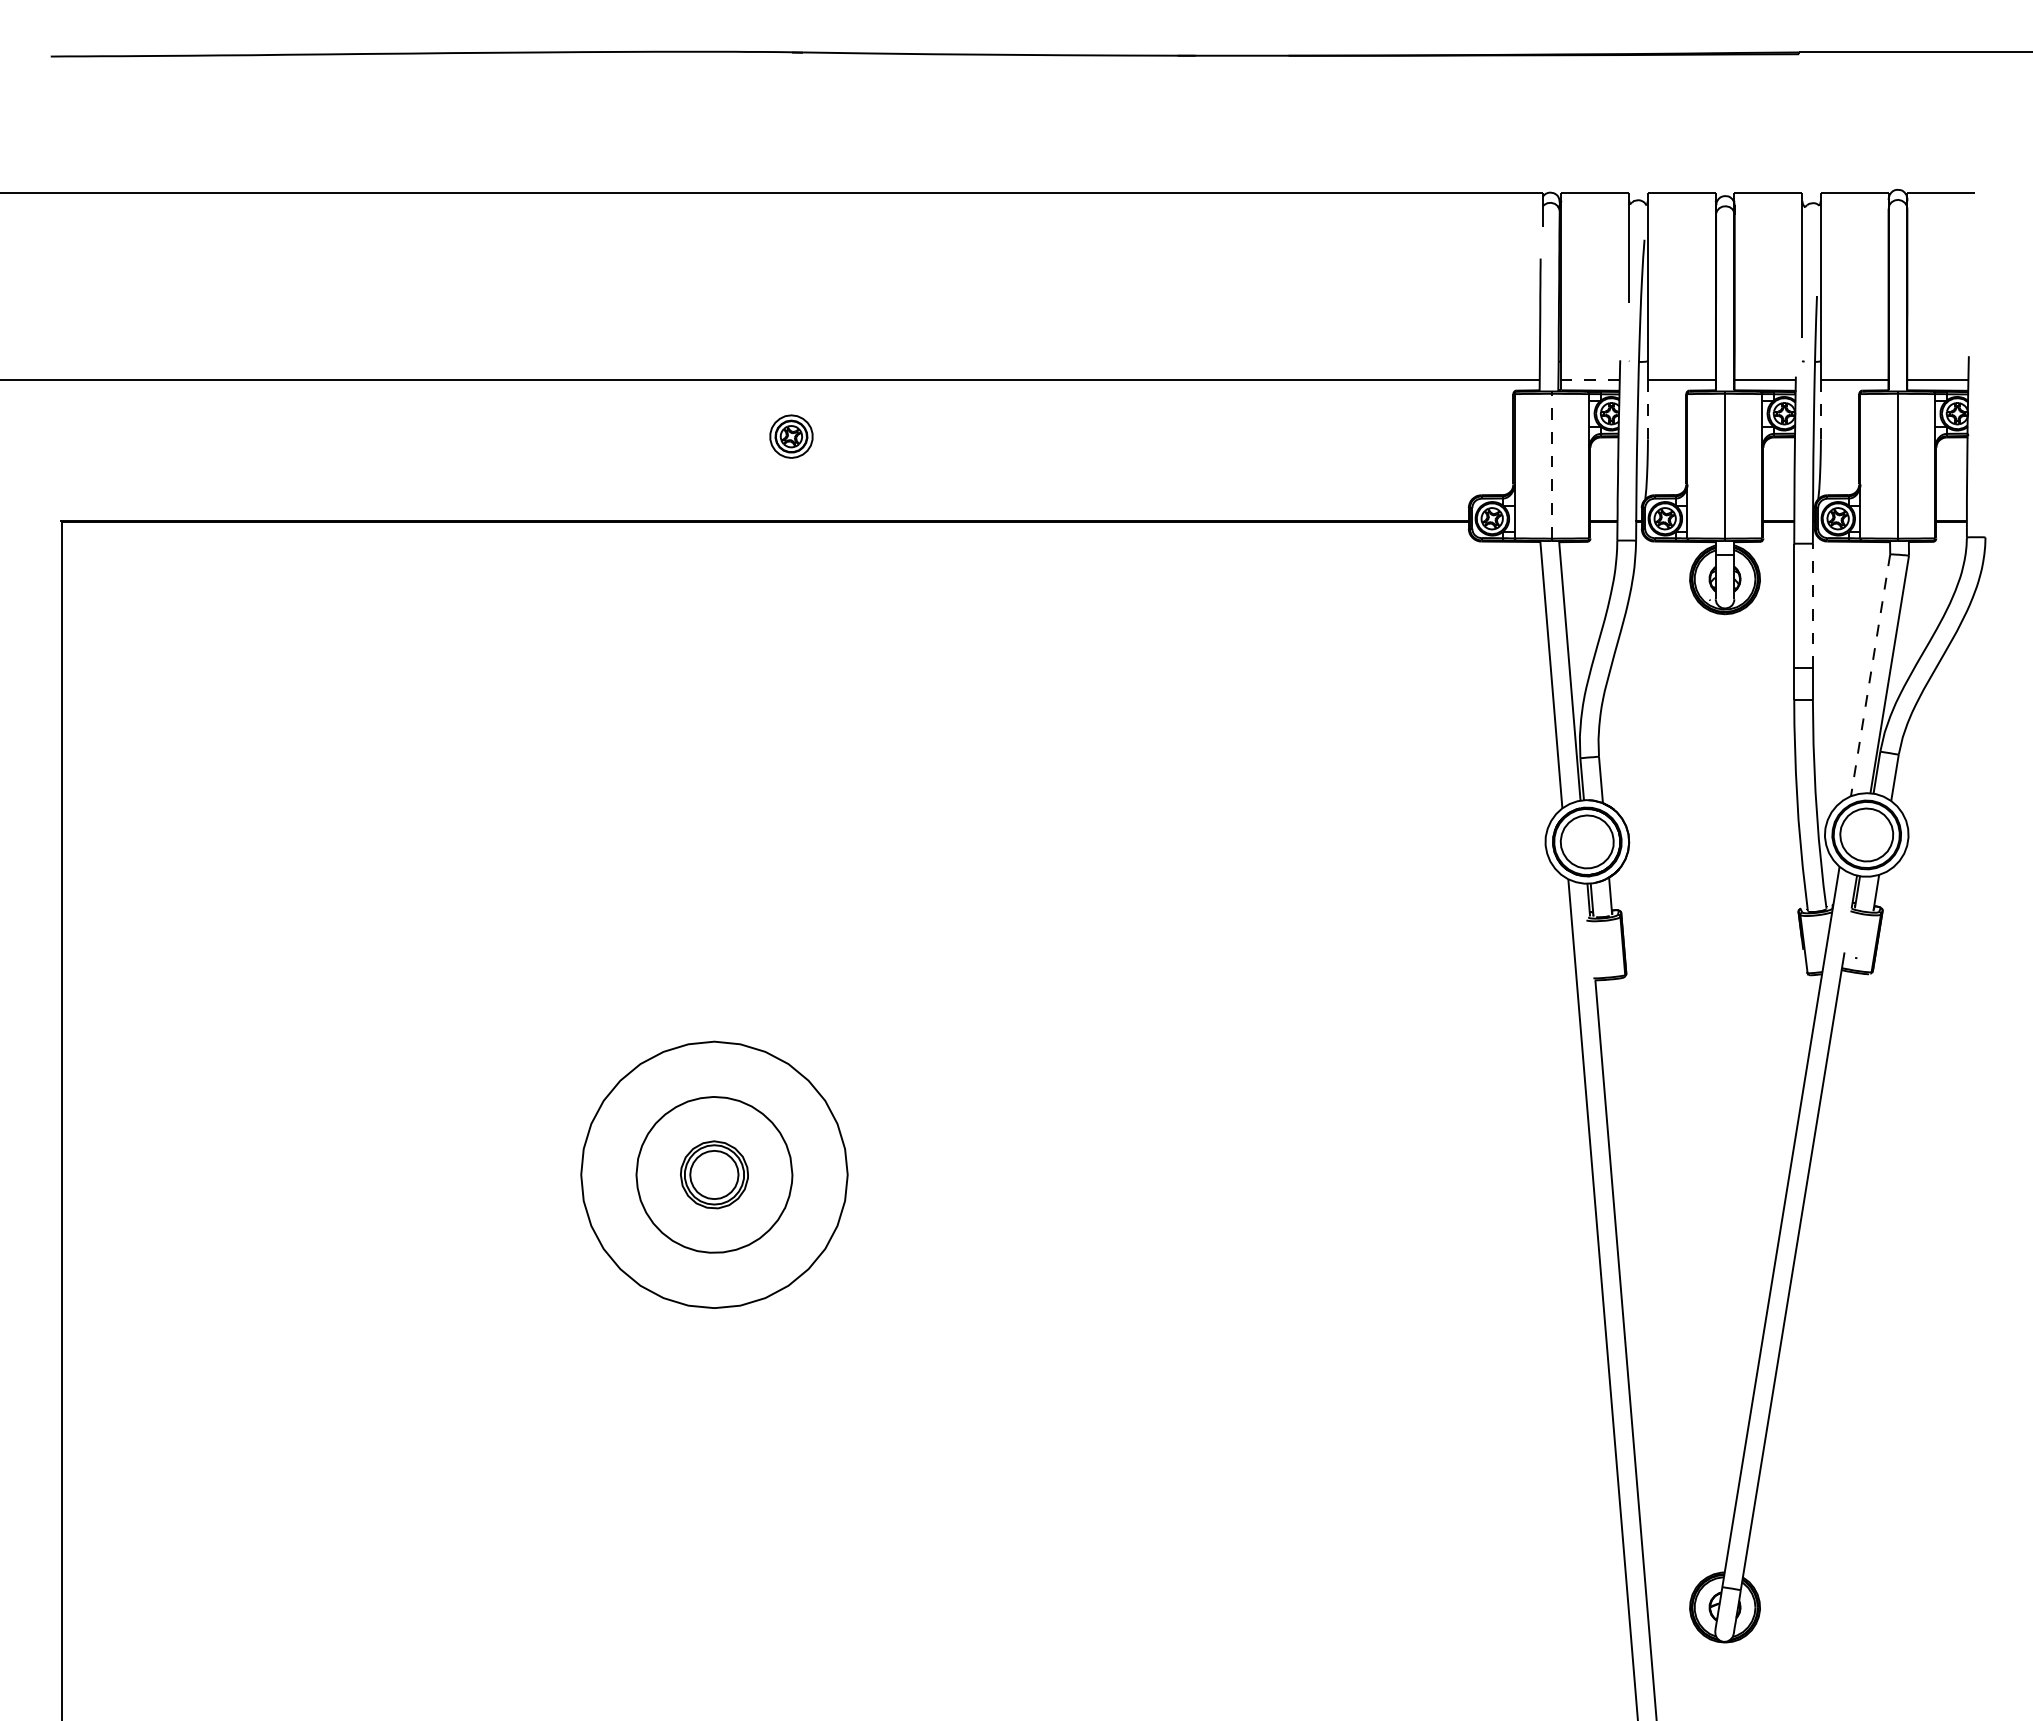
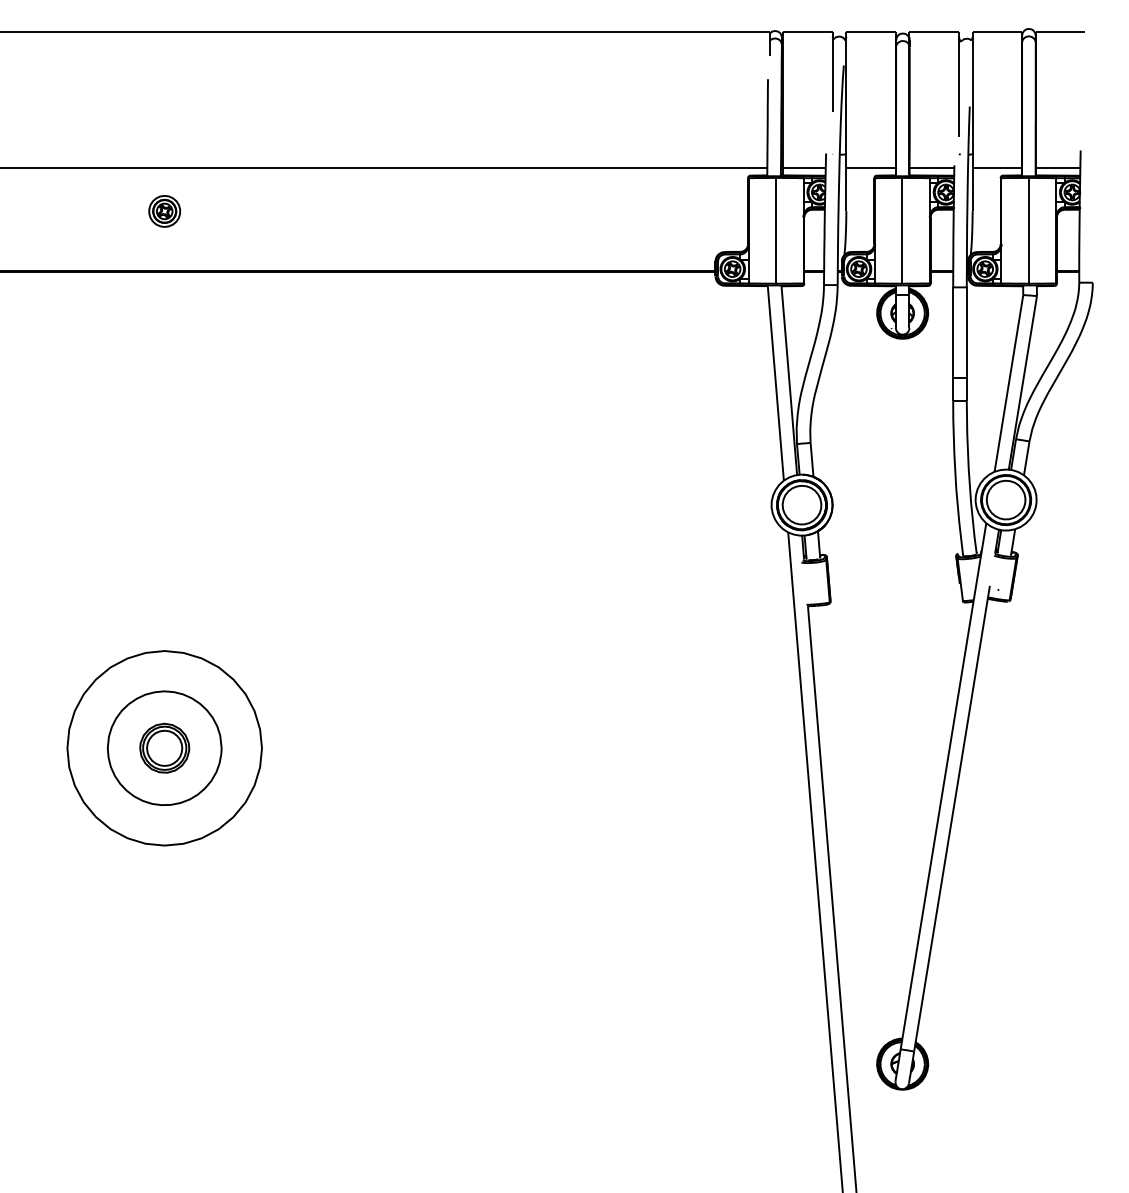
line: (1590, 380) -> (804, 168), dashed -> solid
line: (1647, 409) -> (846, 189), dashed -> solid
line: (1820, 409) -> (972, 189), dashed -> solid
part: (791, 436) -> (164, 211), moved
line: (1551, 465) -> (775, 230), dashed -> solid
line: (1812, 605) -> (966, 332), dashed -> solid
line: (1870, 675) -> (1008, 383), dashed -> solid

